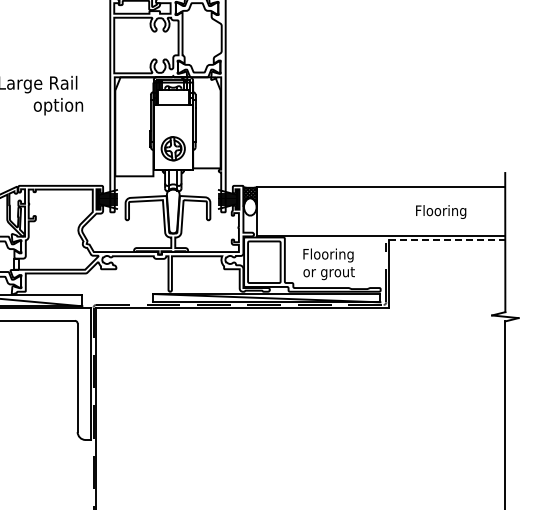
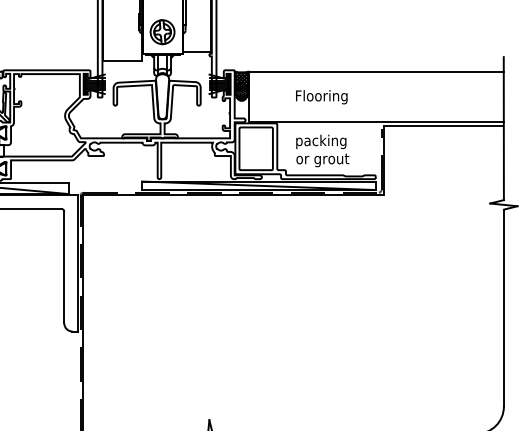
hatch: (250, 206) -> (241, 91), added
text: (441, 211) -> (322, 96), moved
line: (446, 240) -> (443, 126), dashed -> solid
text: (328, 255) -> (322, 141), Flooring -> packing

